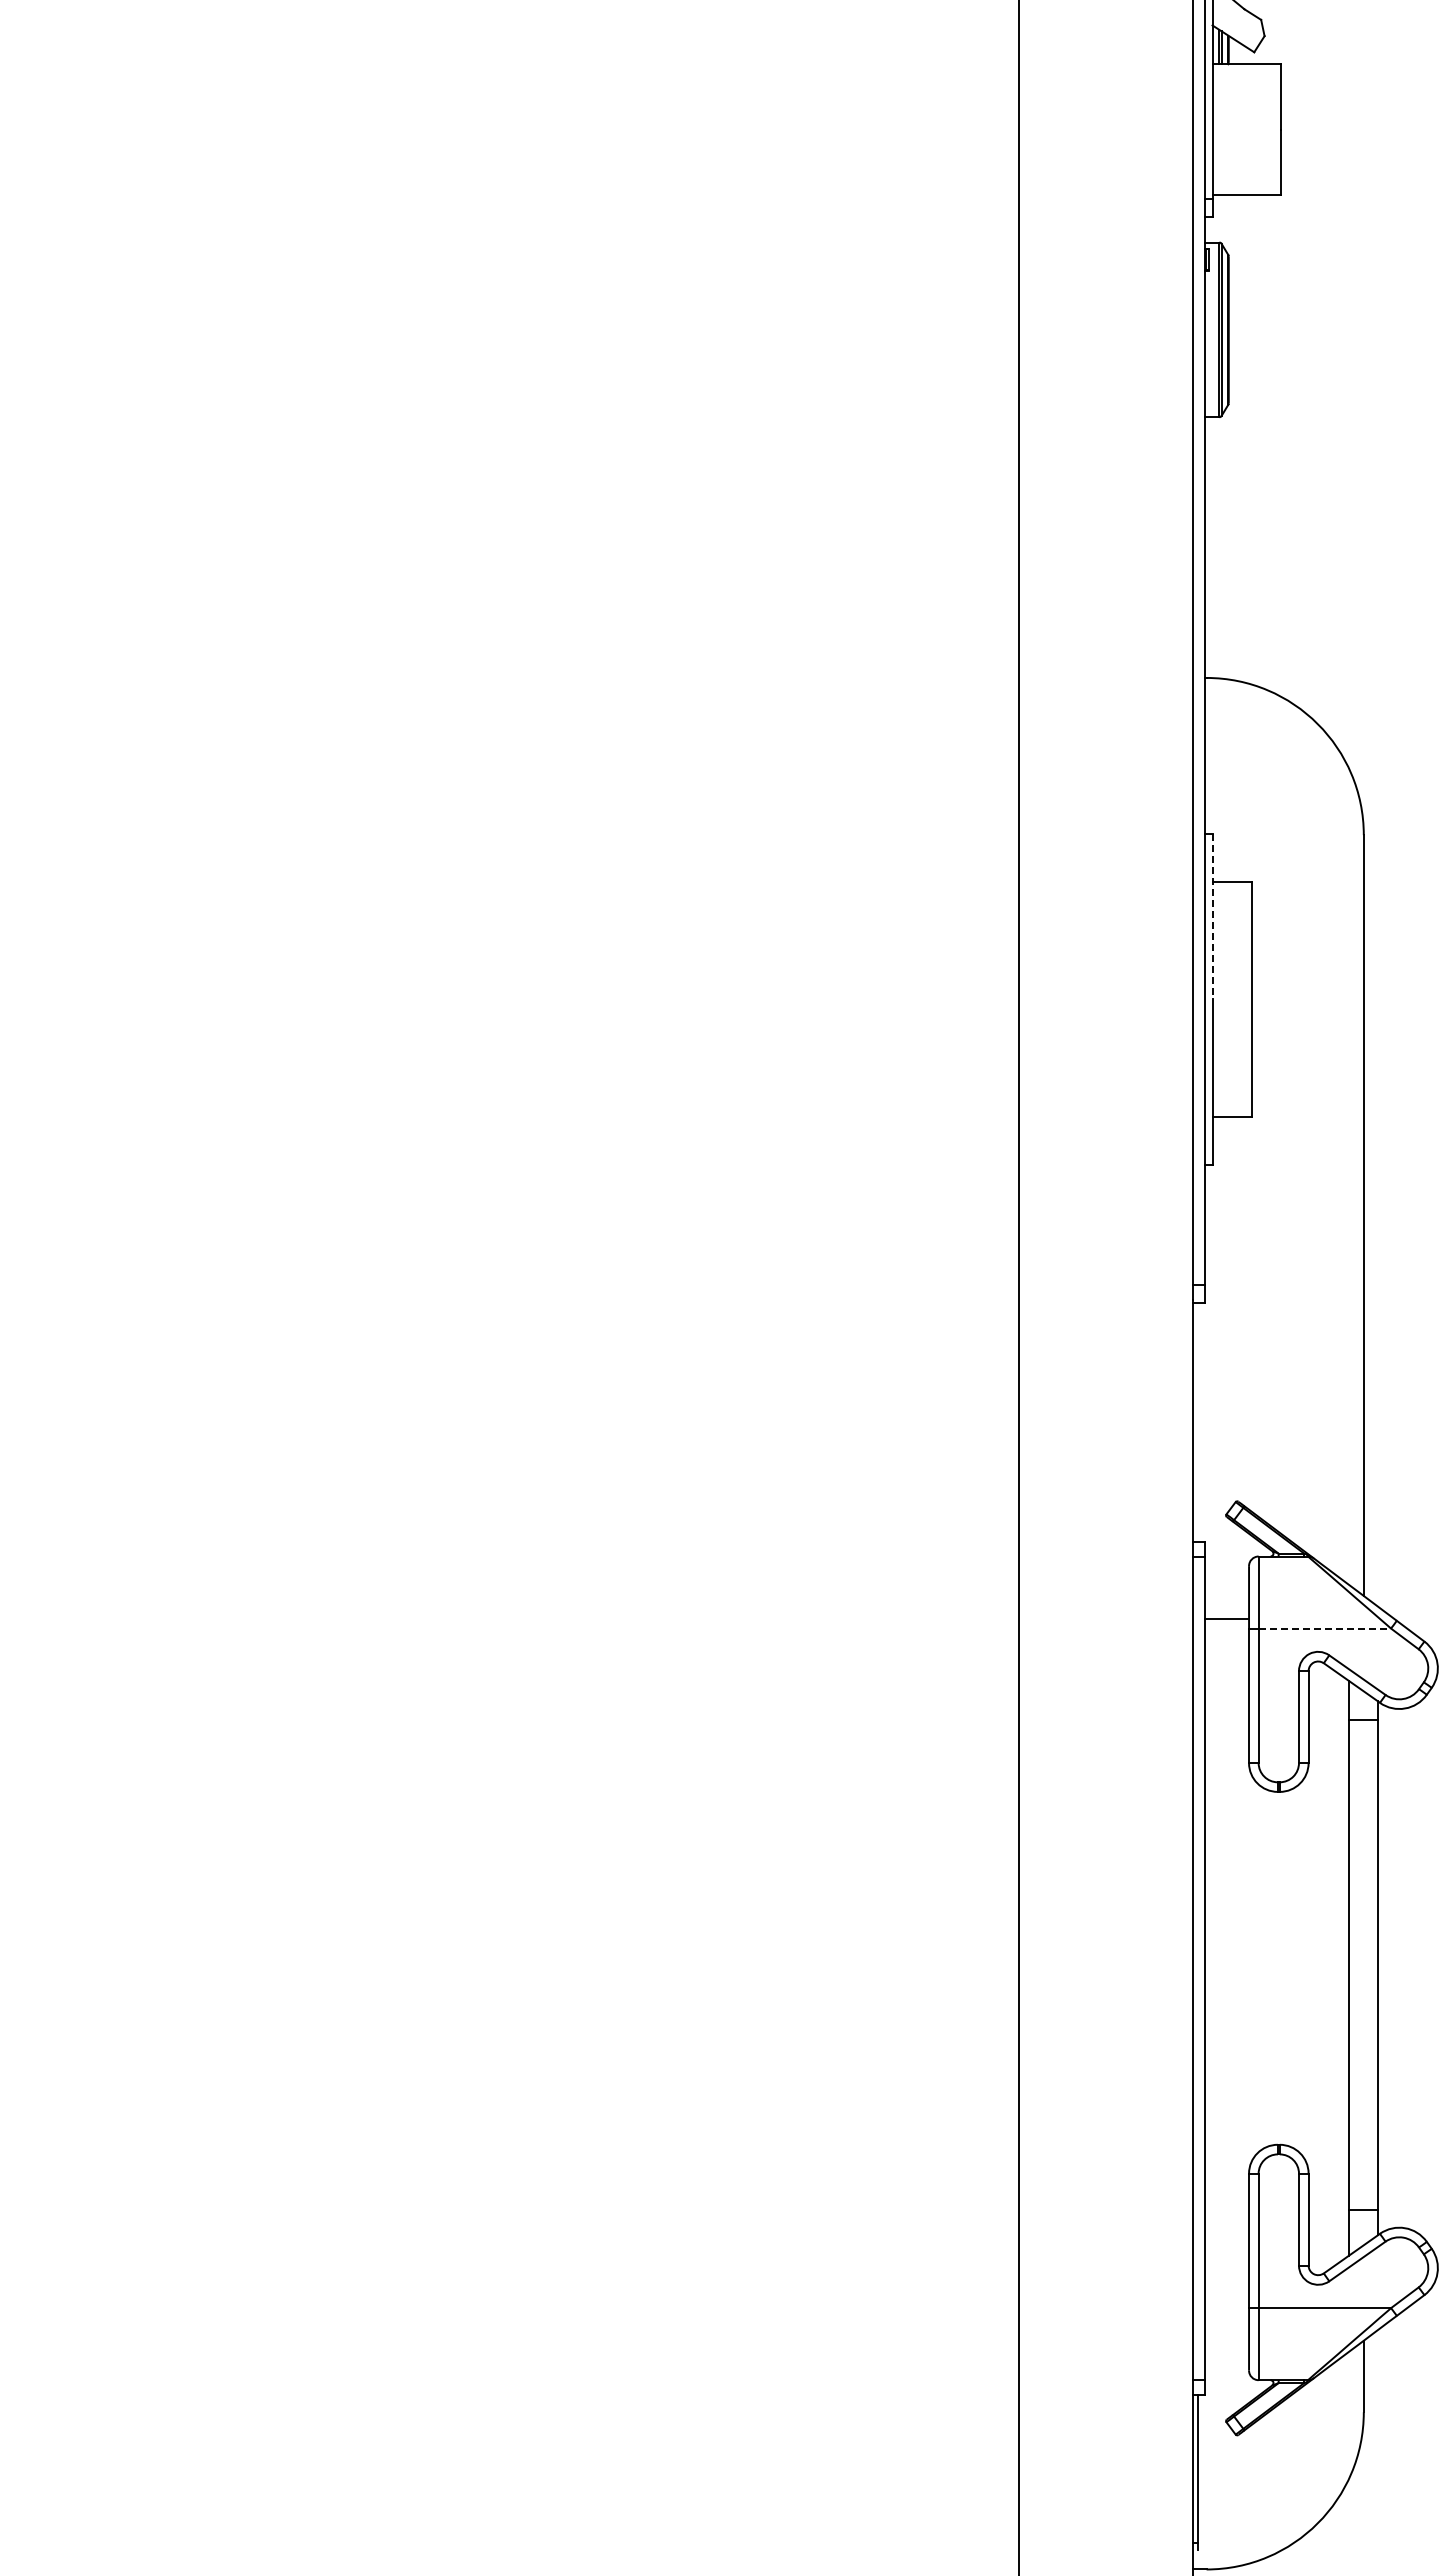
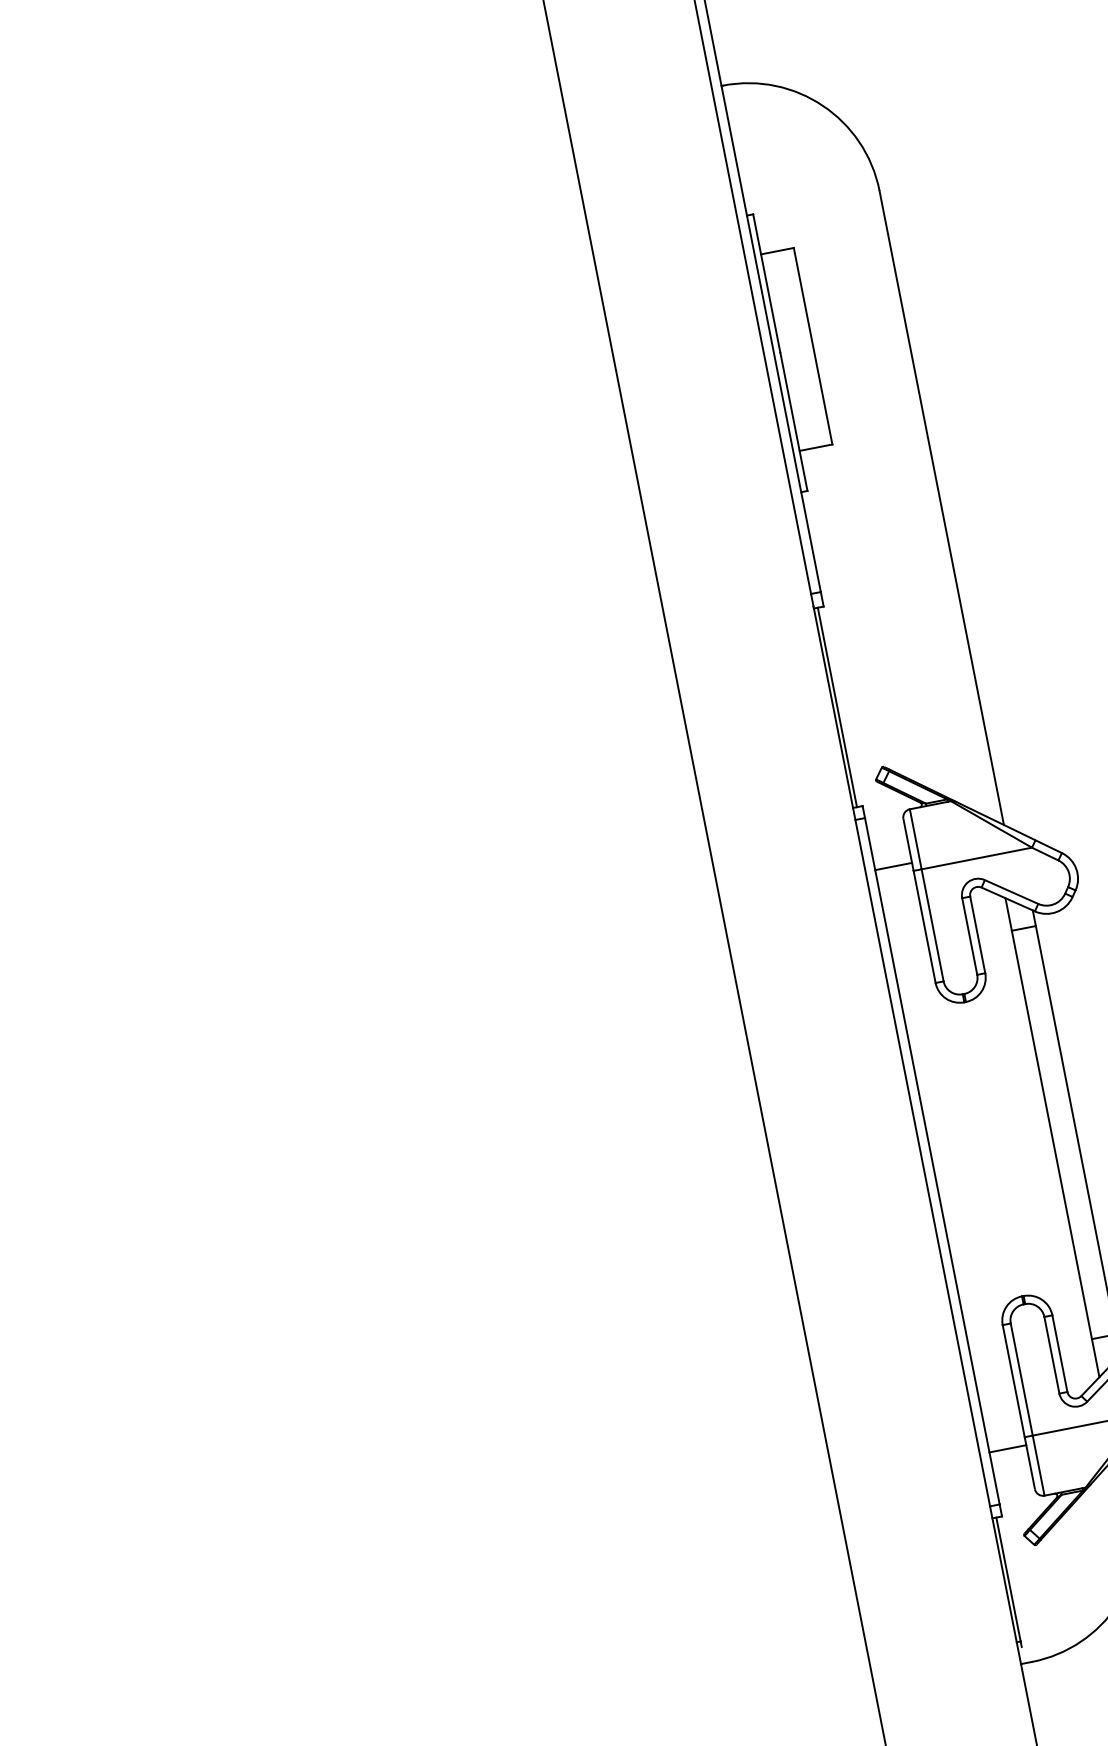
line: (1212, 916) -> (766, 283), dashed -> solid
line: (1198, 1422) -> (837, 707), added
line: (1325, 1628) -> (977, 858), dashed -> solid
line: (1226, 2317) -> (1007, 1448), added

